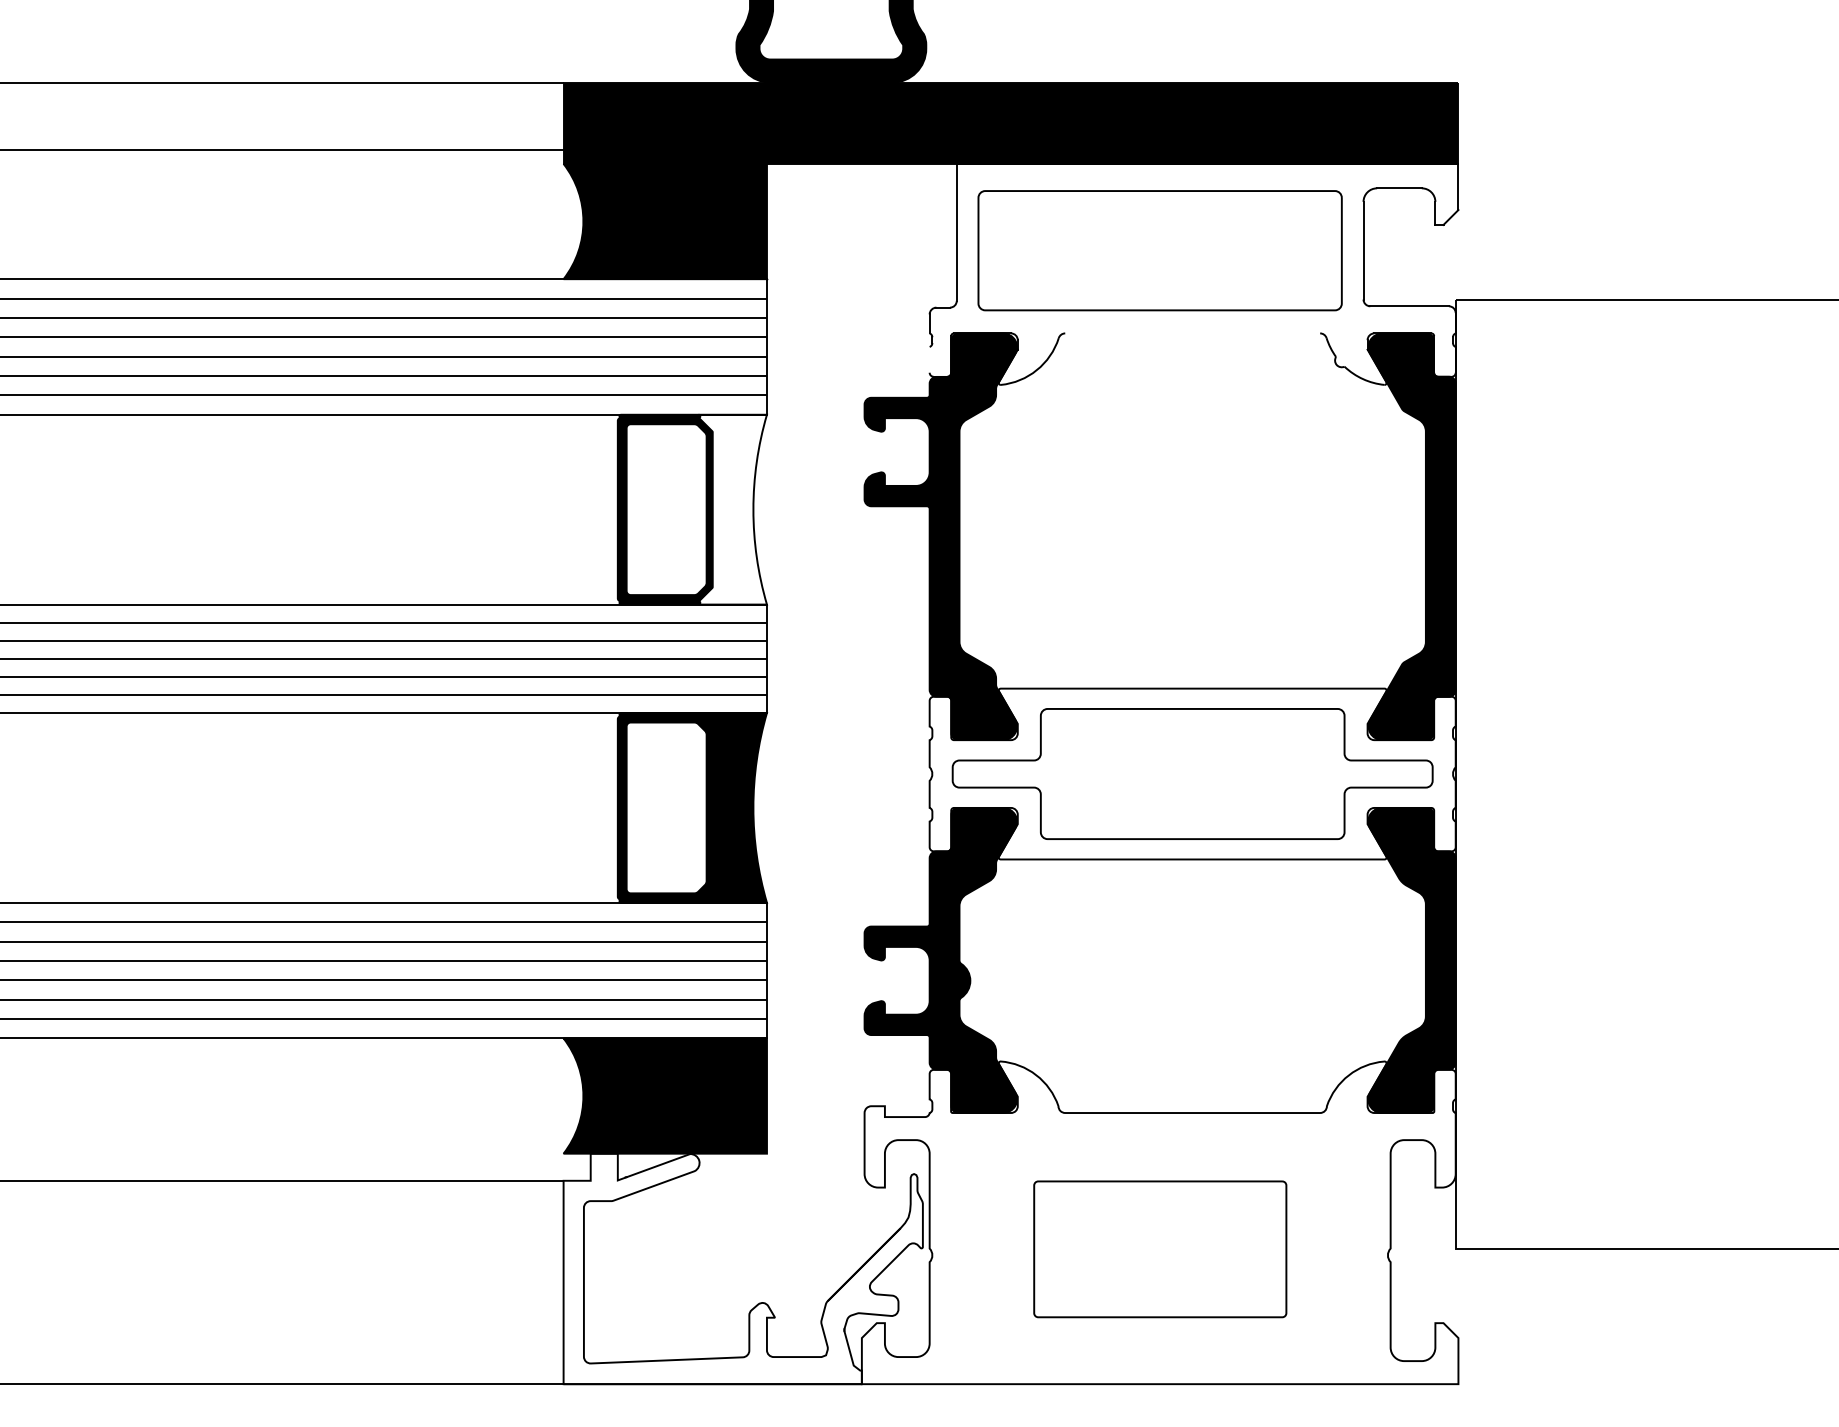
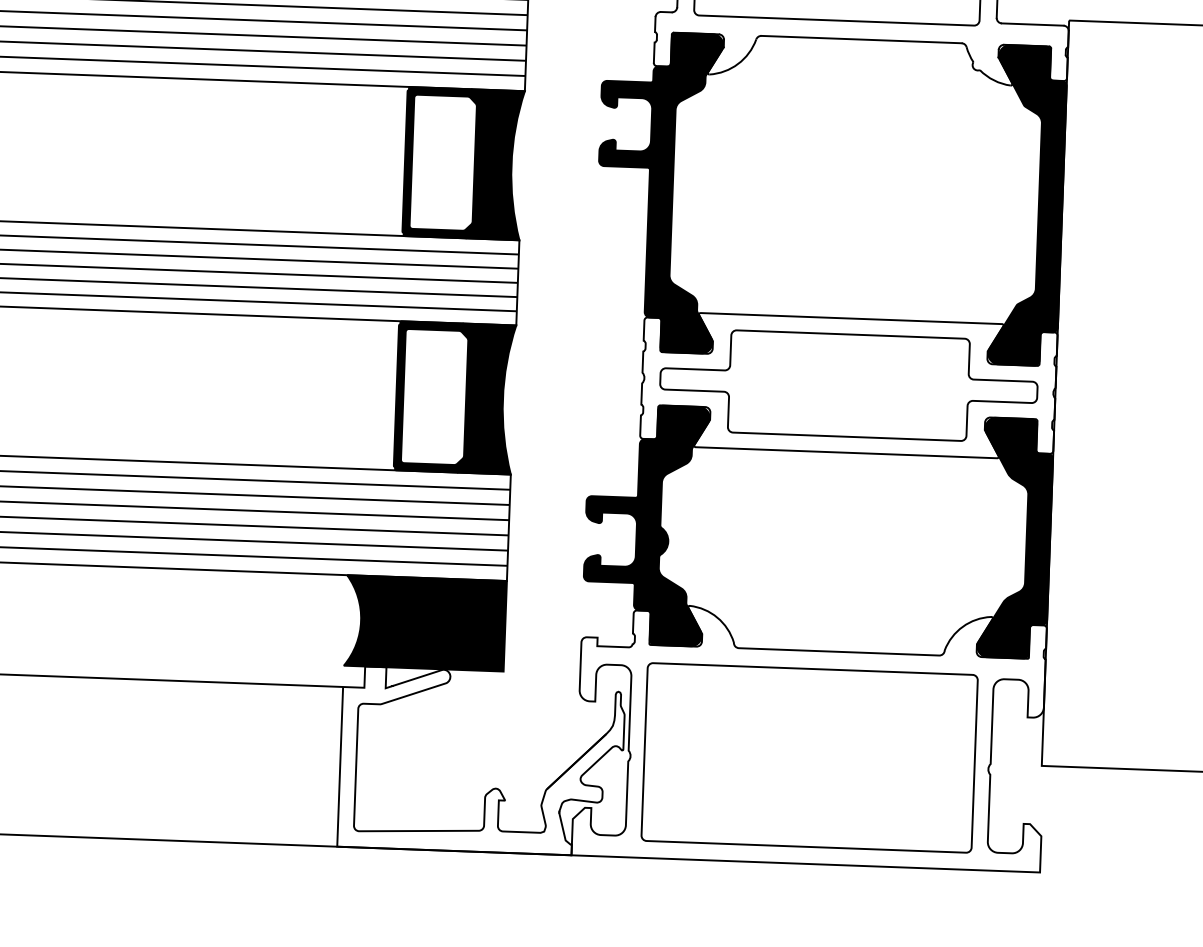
line: (1192, 333) -> (861, 39), added
line: (929, 359) -> (654, 52), added
fill: (732, 509) -> (495, 164), added
part: (1160, 1249) -> (809, 758), size x1.67

